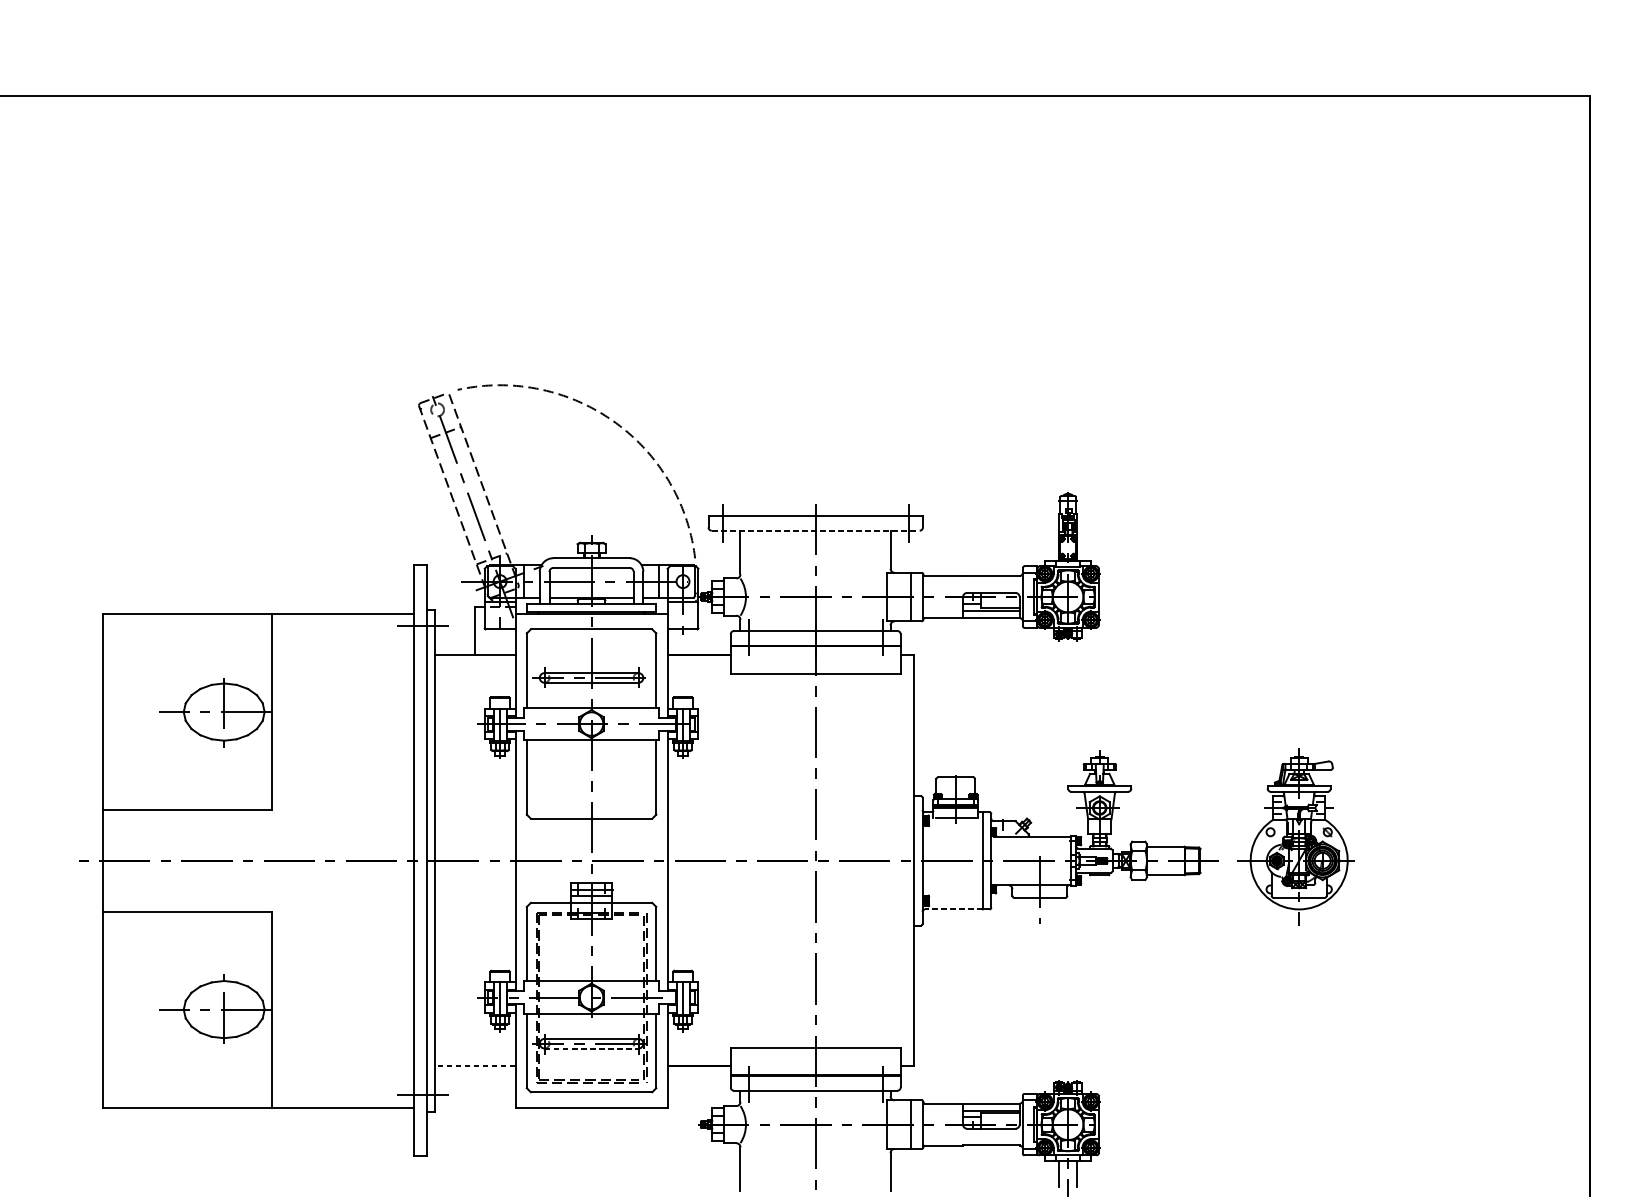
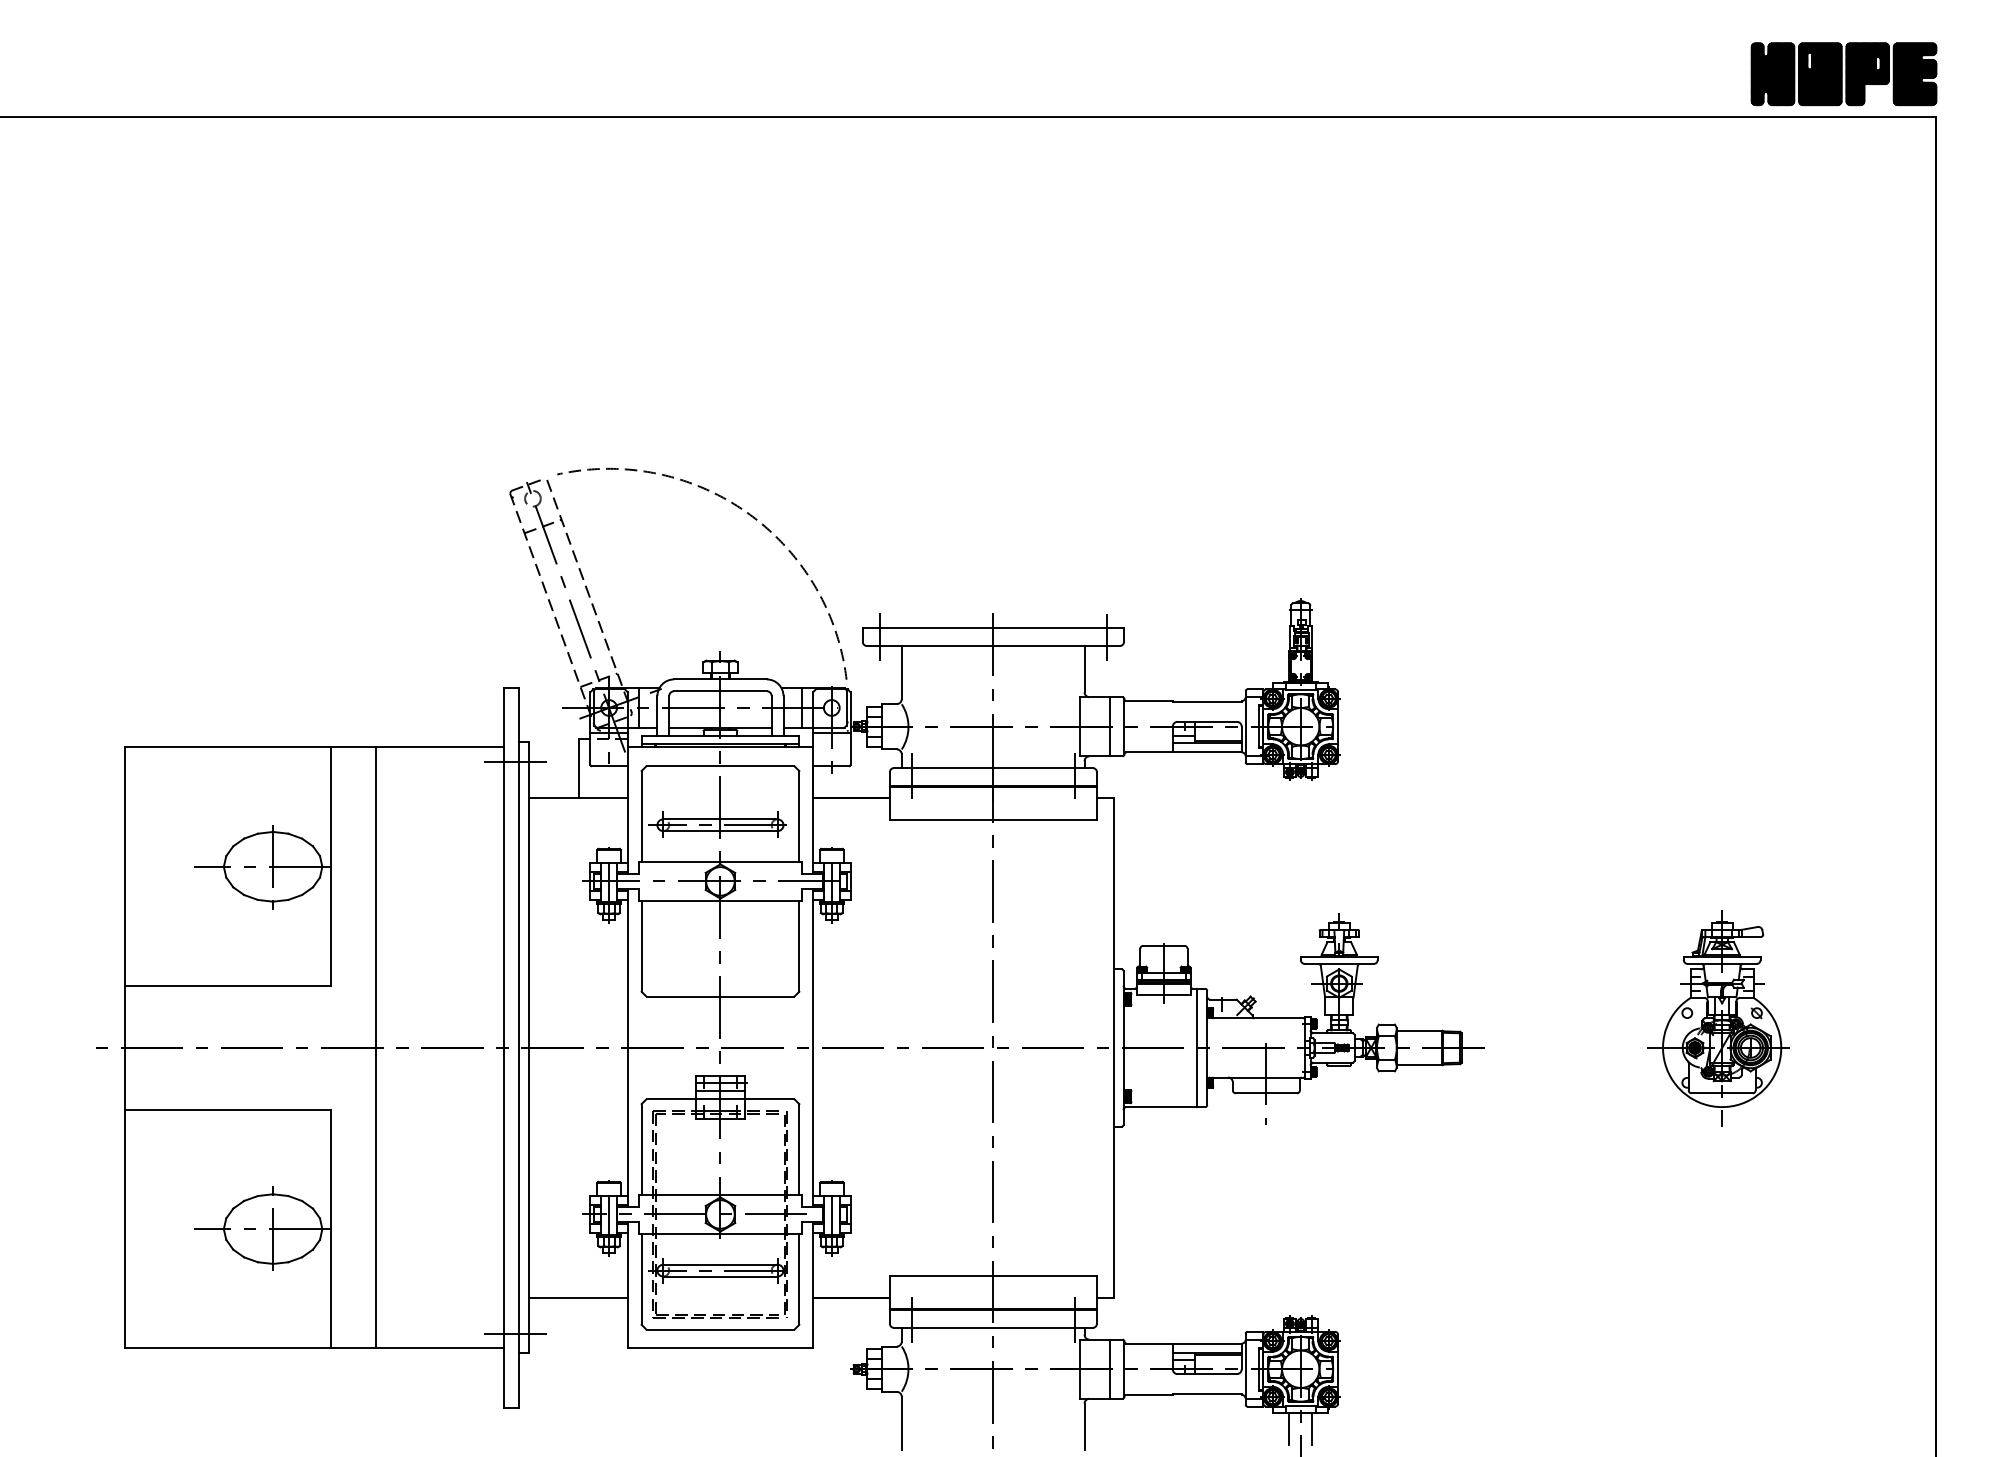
part: (1513, 61) -> (1843, 74), added
line: (815, 530) -> (993, 645), dashed -> solid
part: (1296, 836) -> (1718, 1018), moved
line: (308, 860) -> (375, 1047), added
line: (953, 909) -> (1161, 1107), dashed -> solid
line: (591, 1048) -> (720, 1276), dashed -> solid
line: (475, 1066) -> (578, 1298), dashed -> solid

